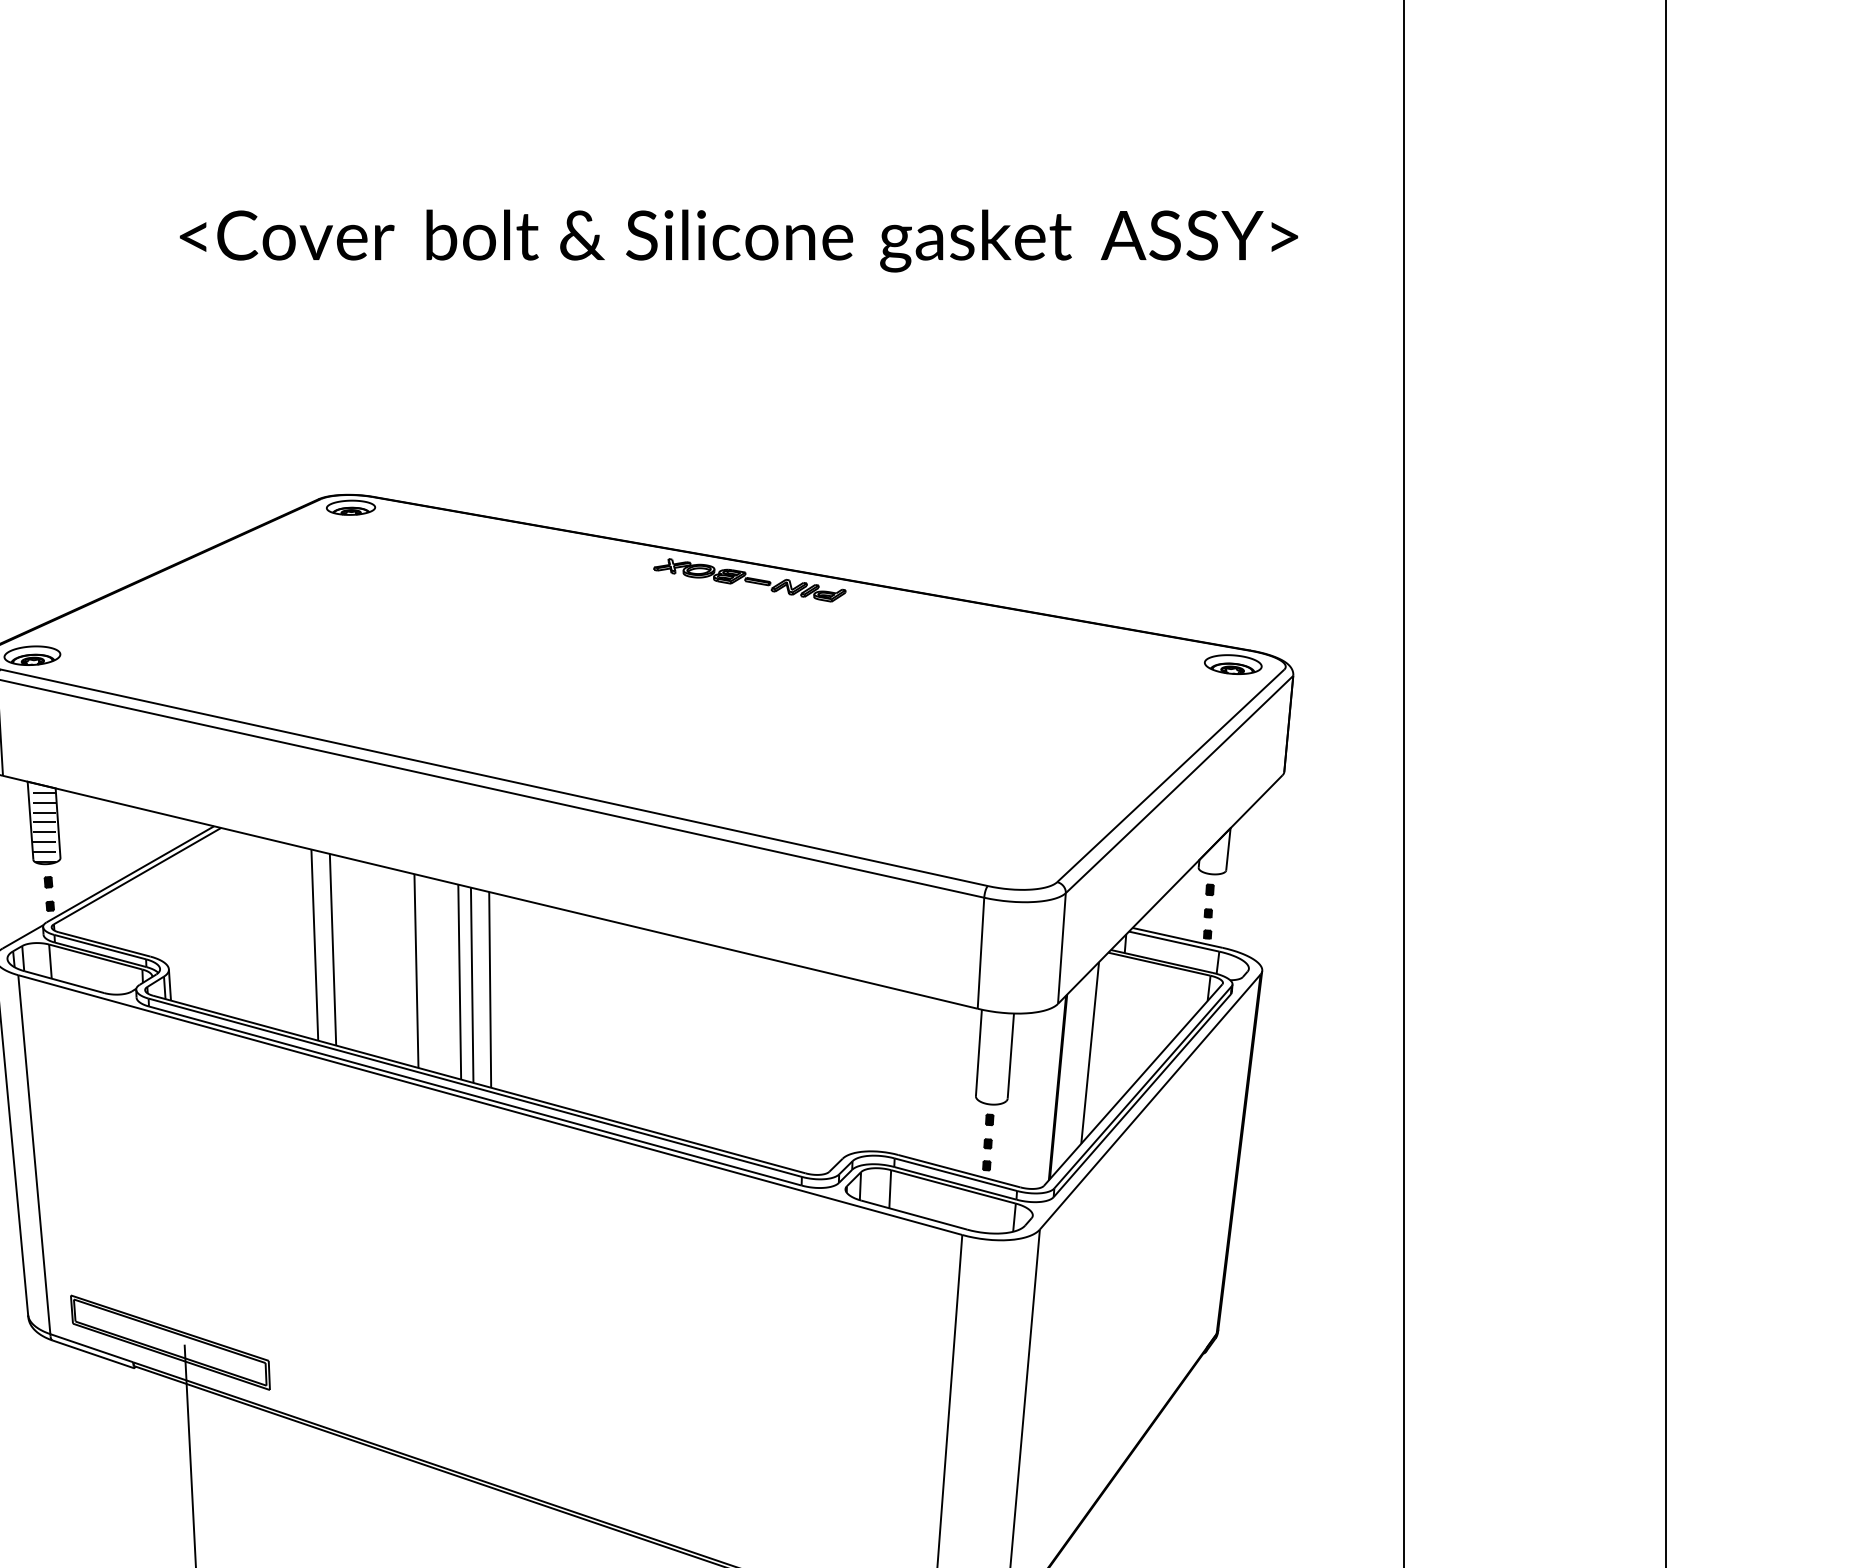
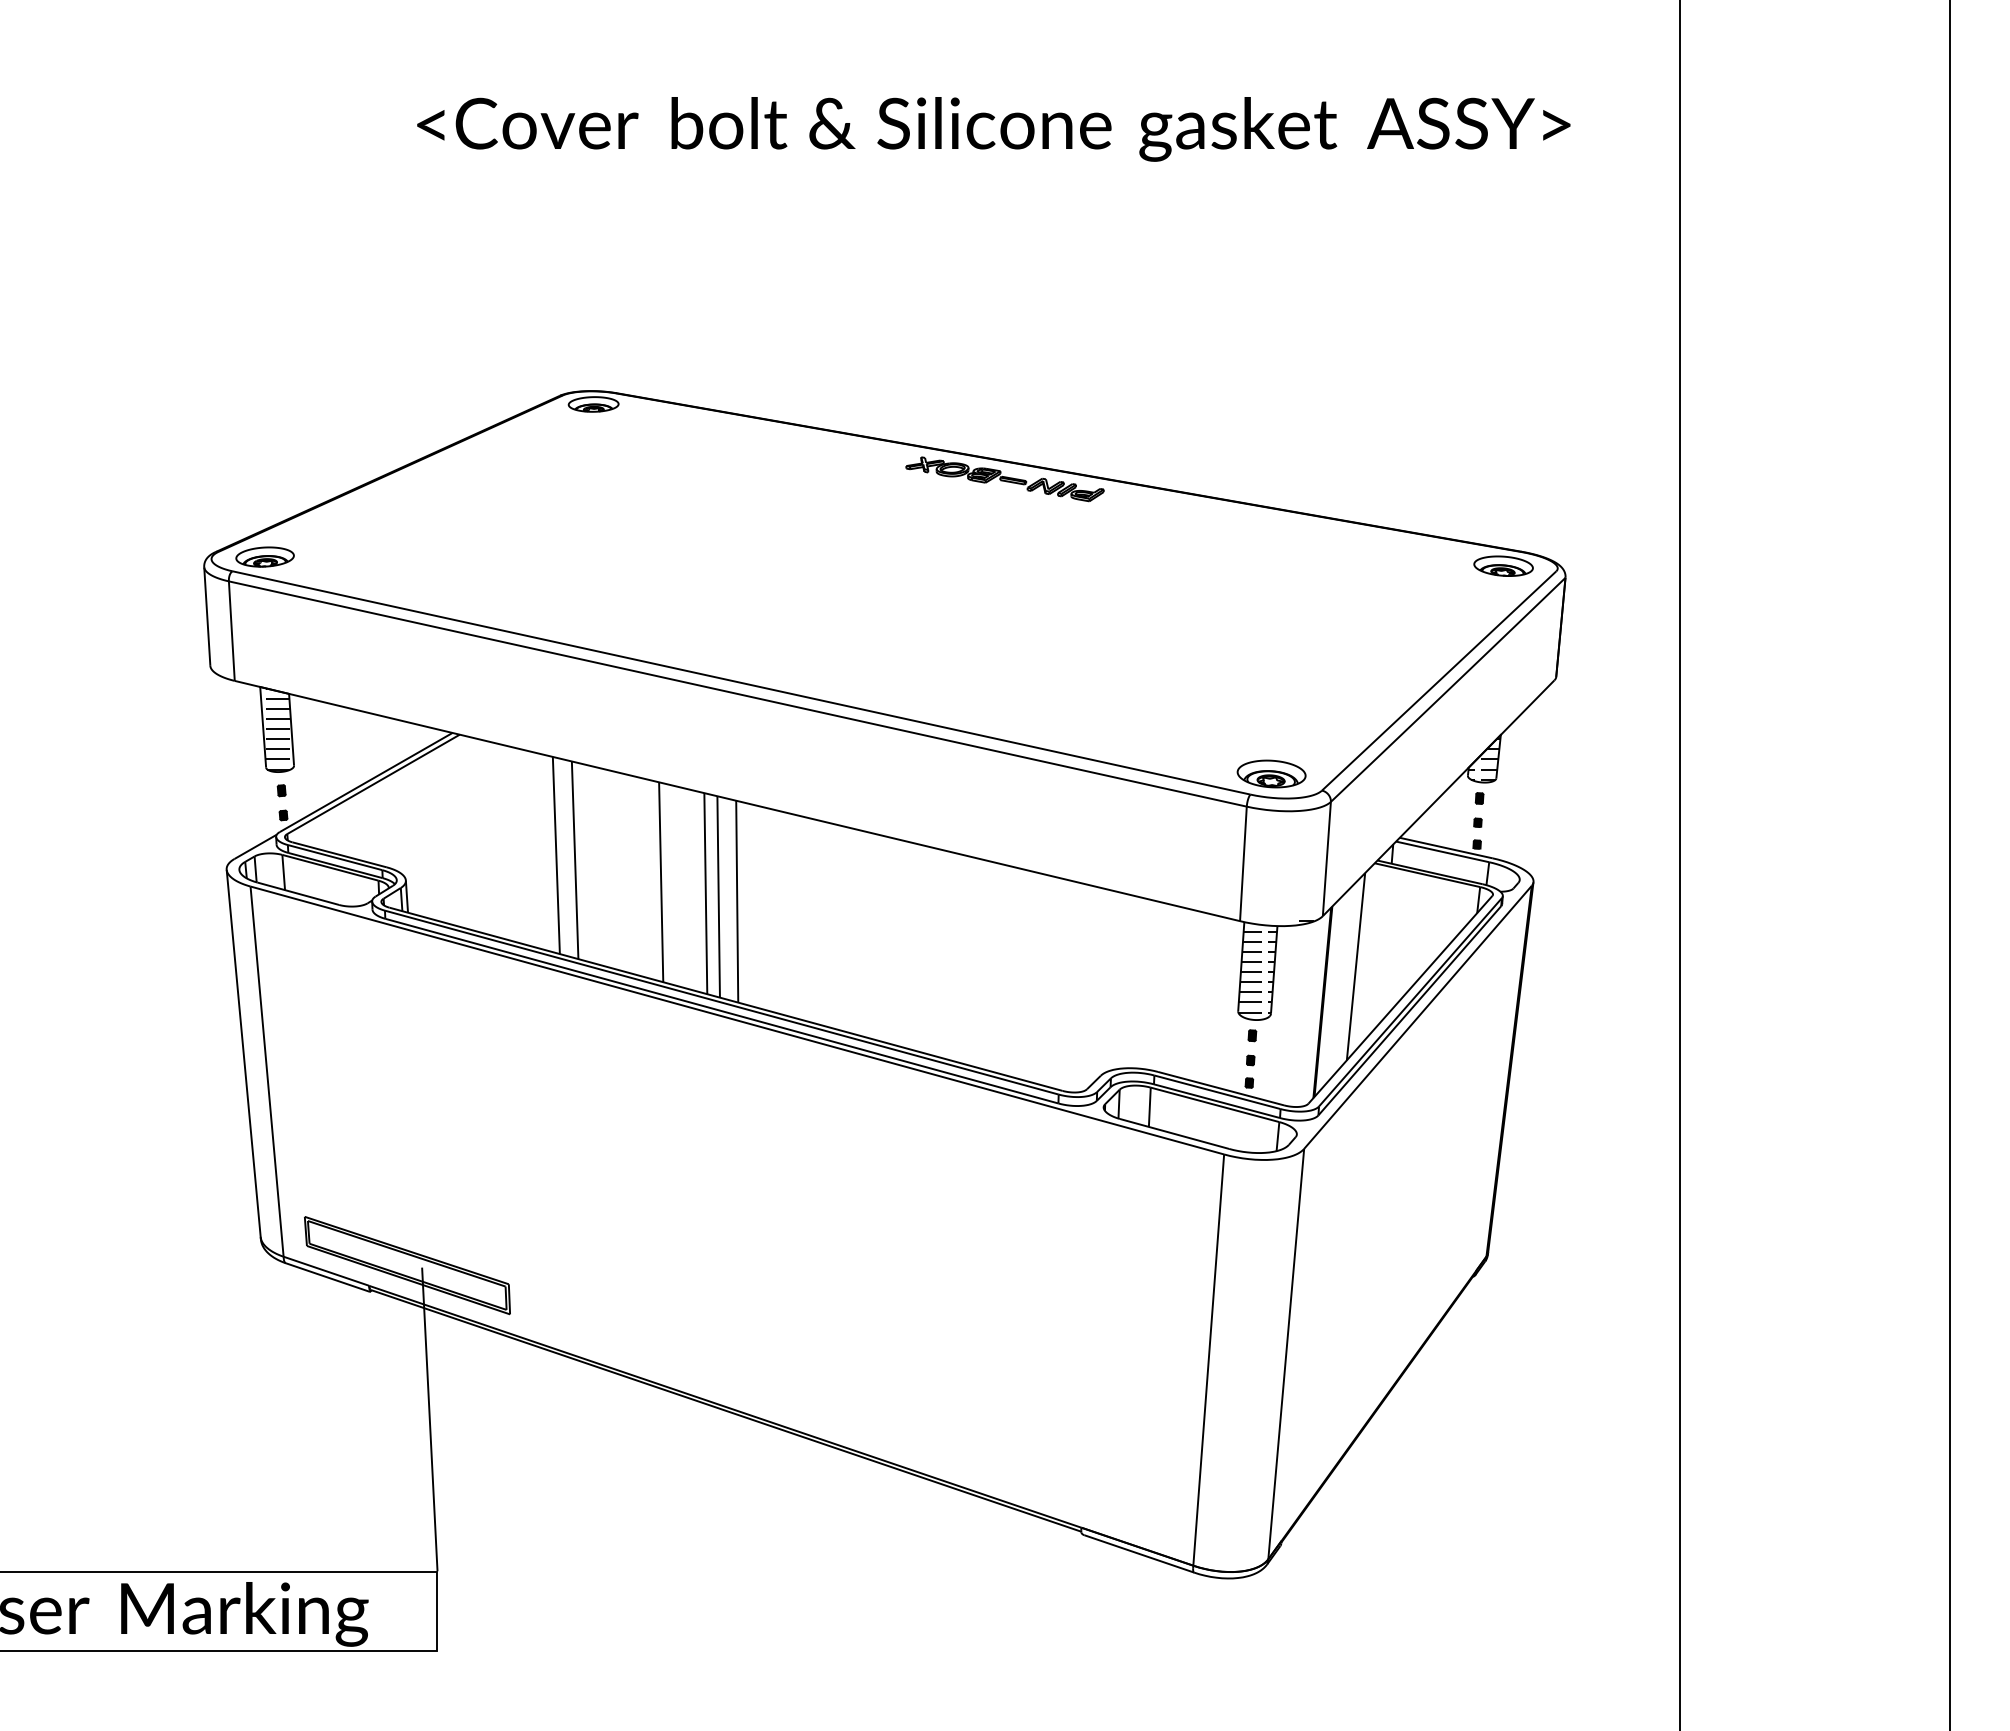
hatch: (1214, 852) -> (1484, 759), added
part: (1008, 865) -> (1271, 773), added
hatch: (1012, 1052) -> (1275, 966), added

